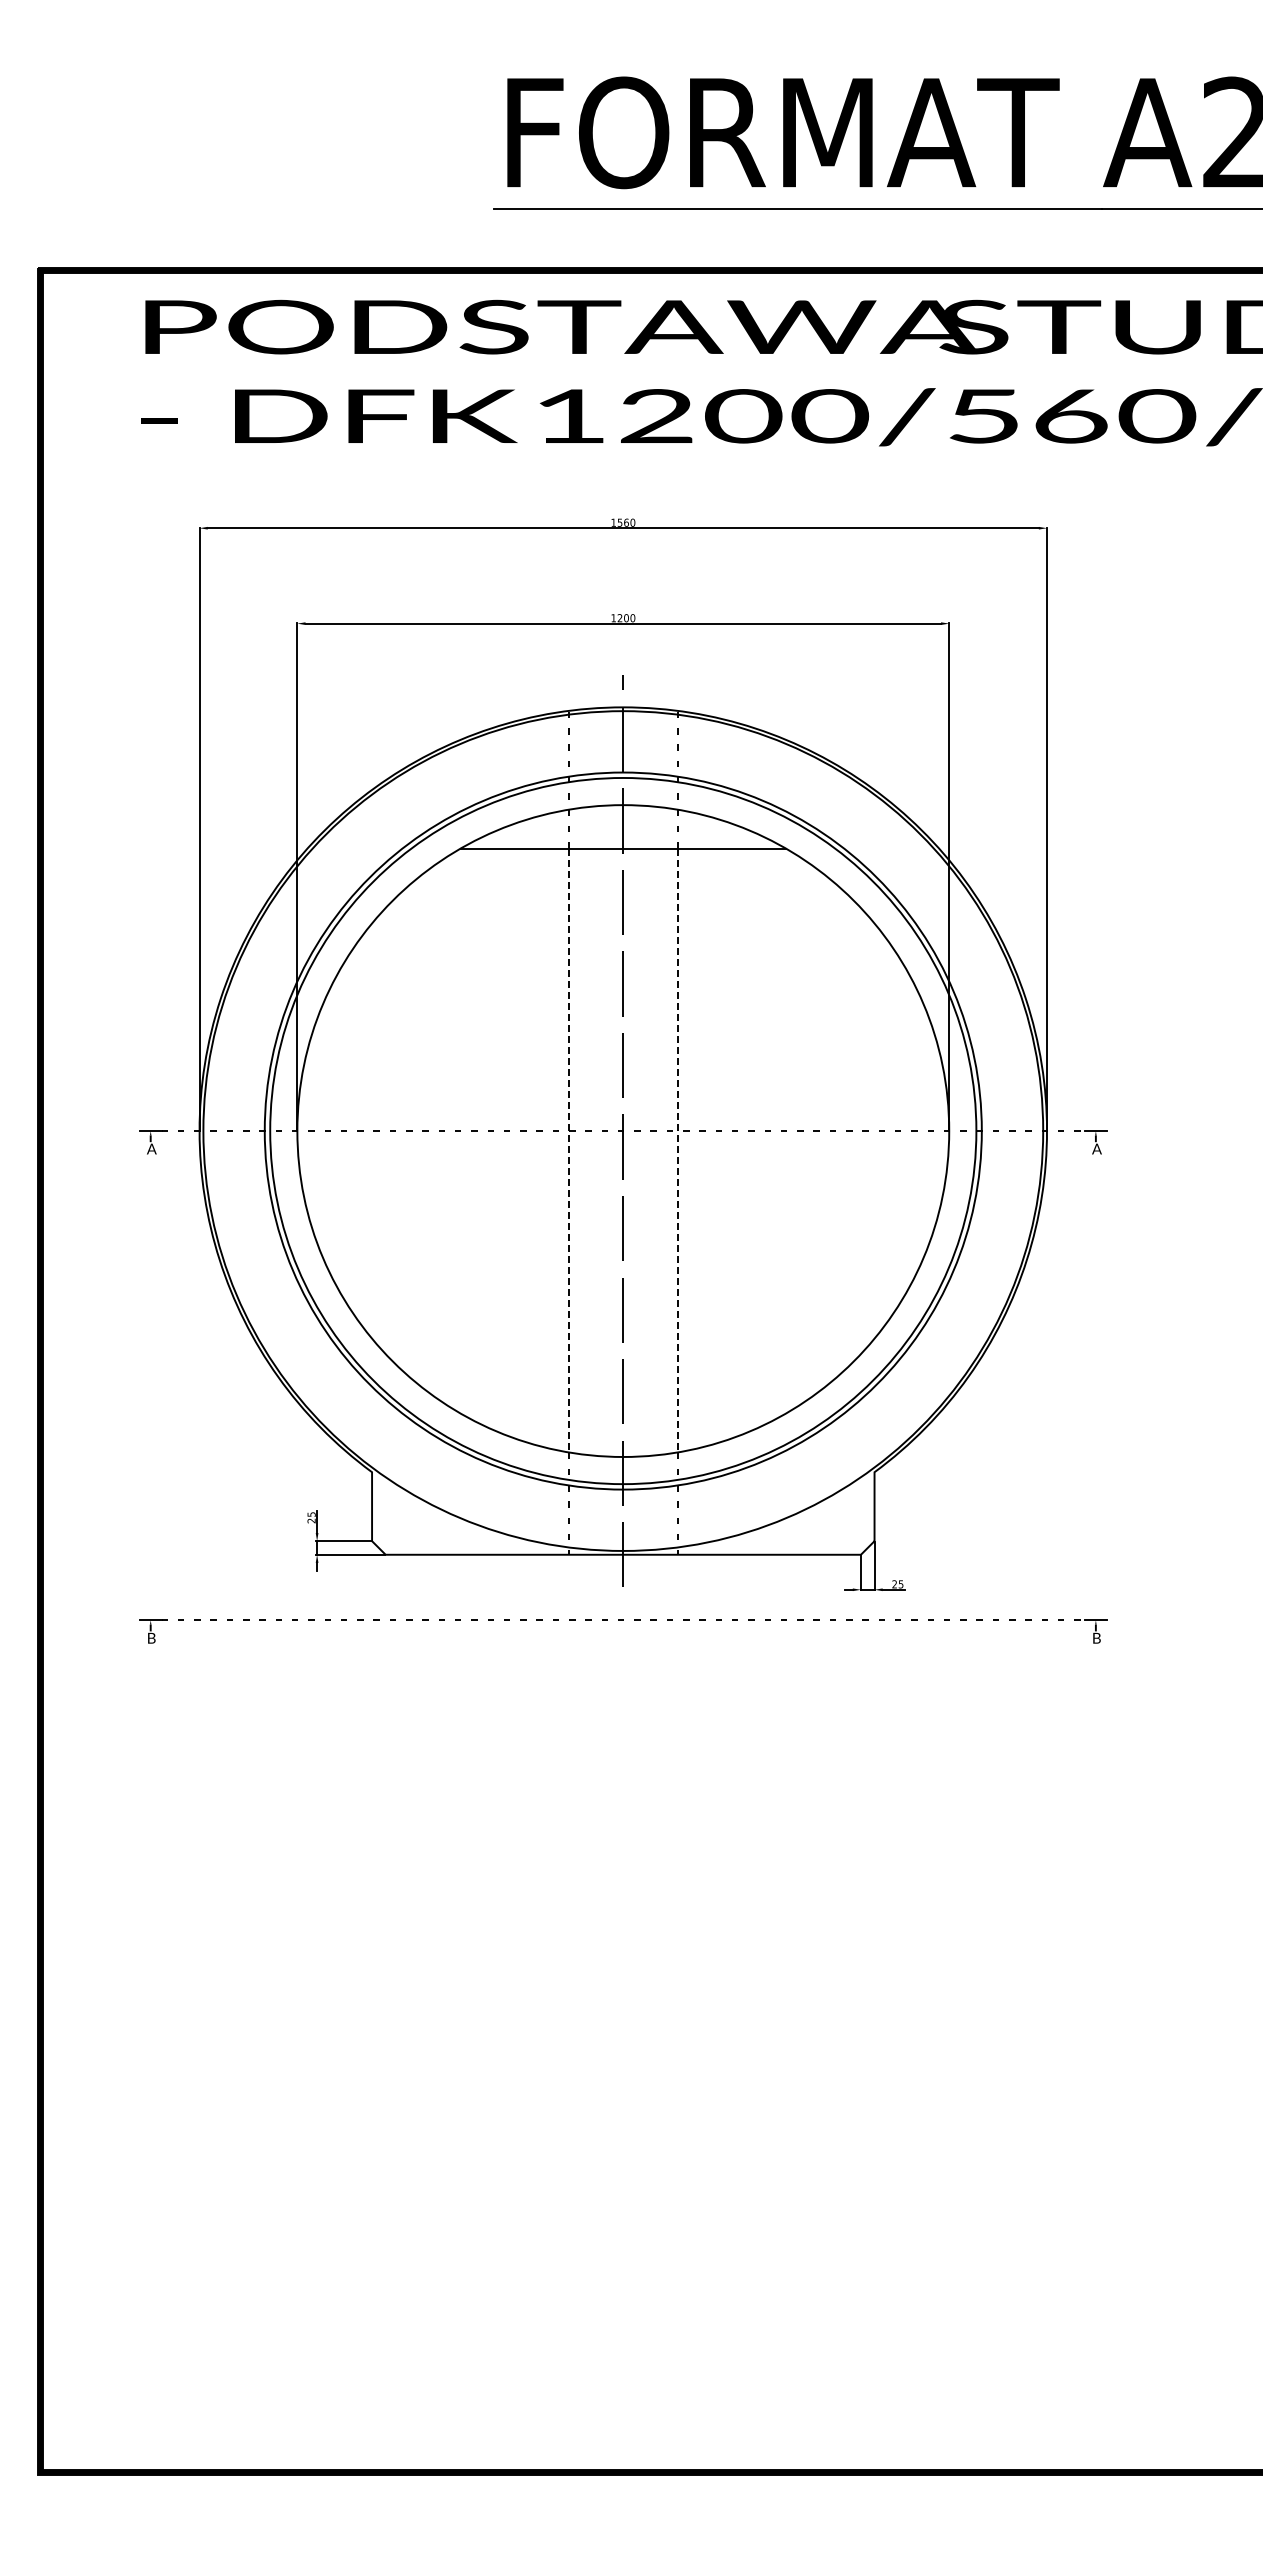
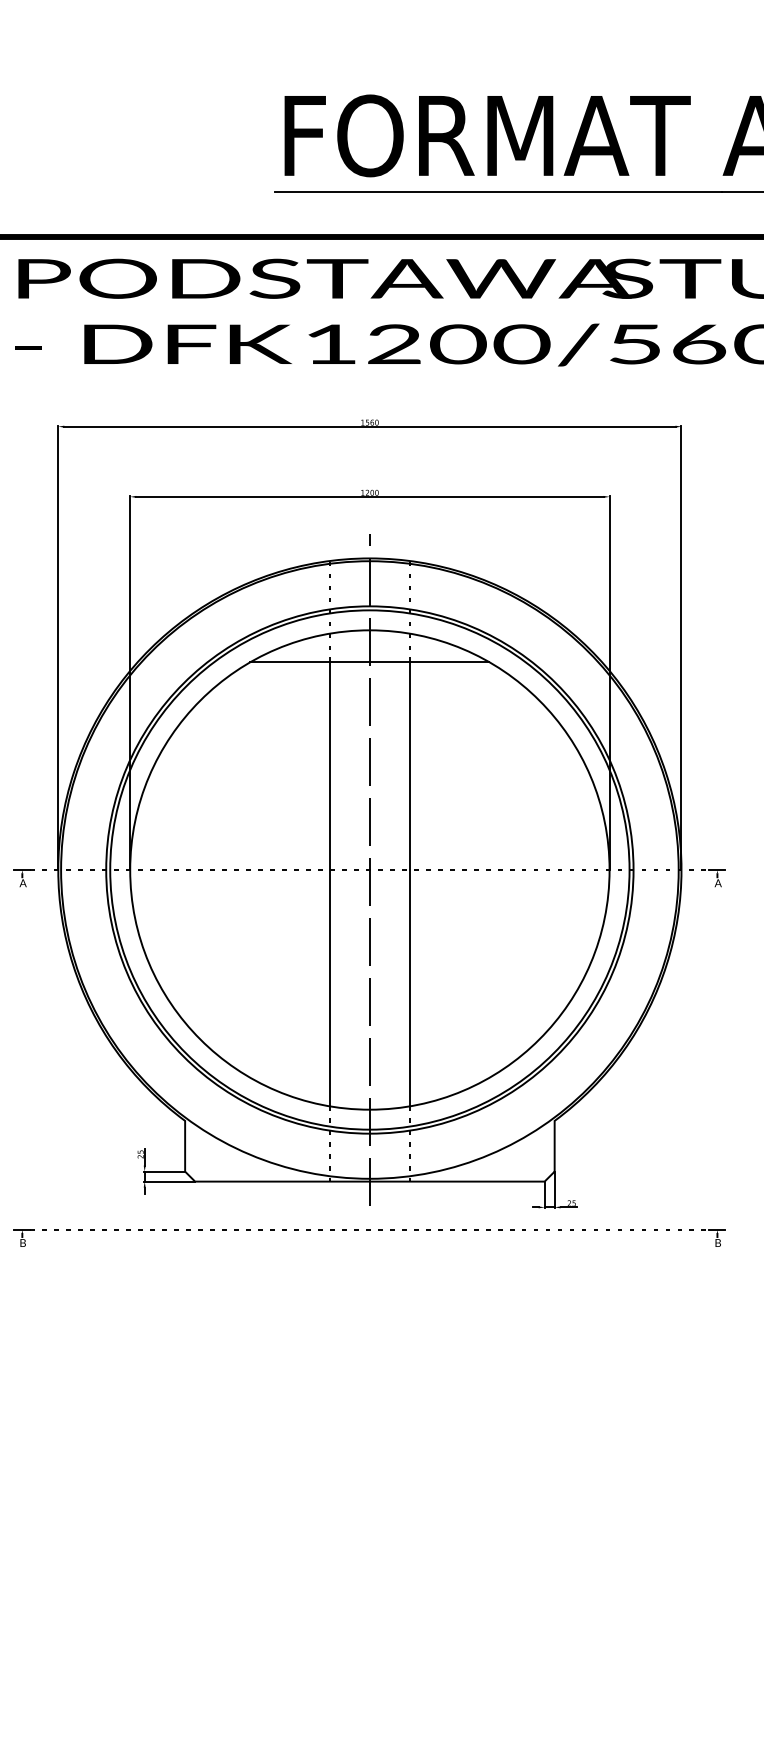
line: (568, 1150) -> (329, 884), dashed -> solid
line: (677, 1150) -> (409, 884), dashed -> solid

